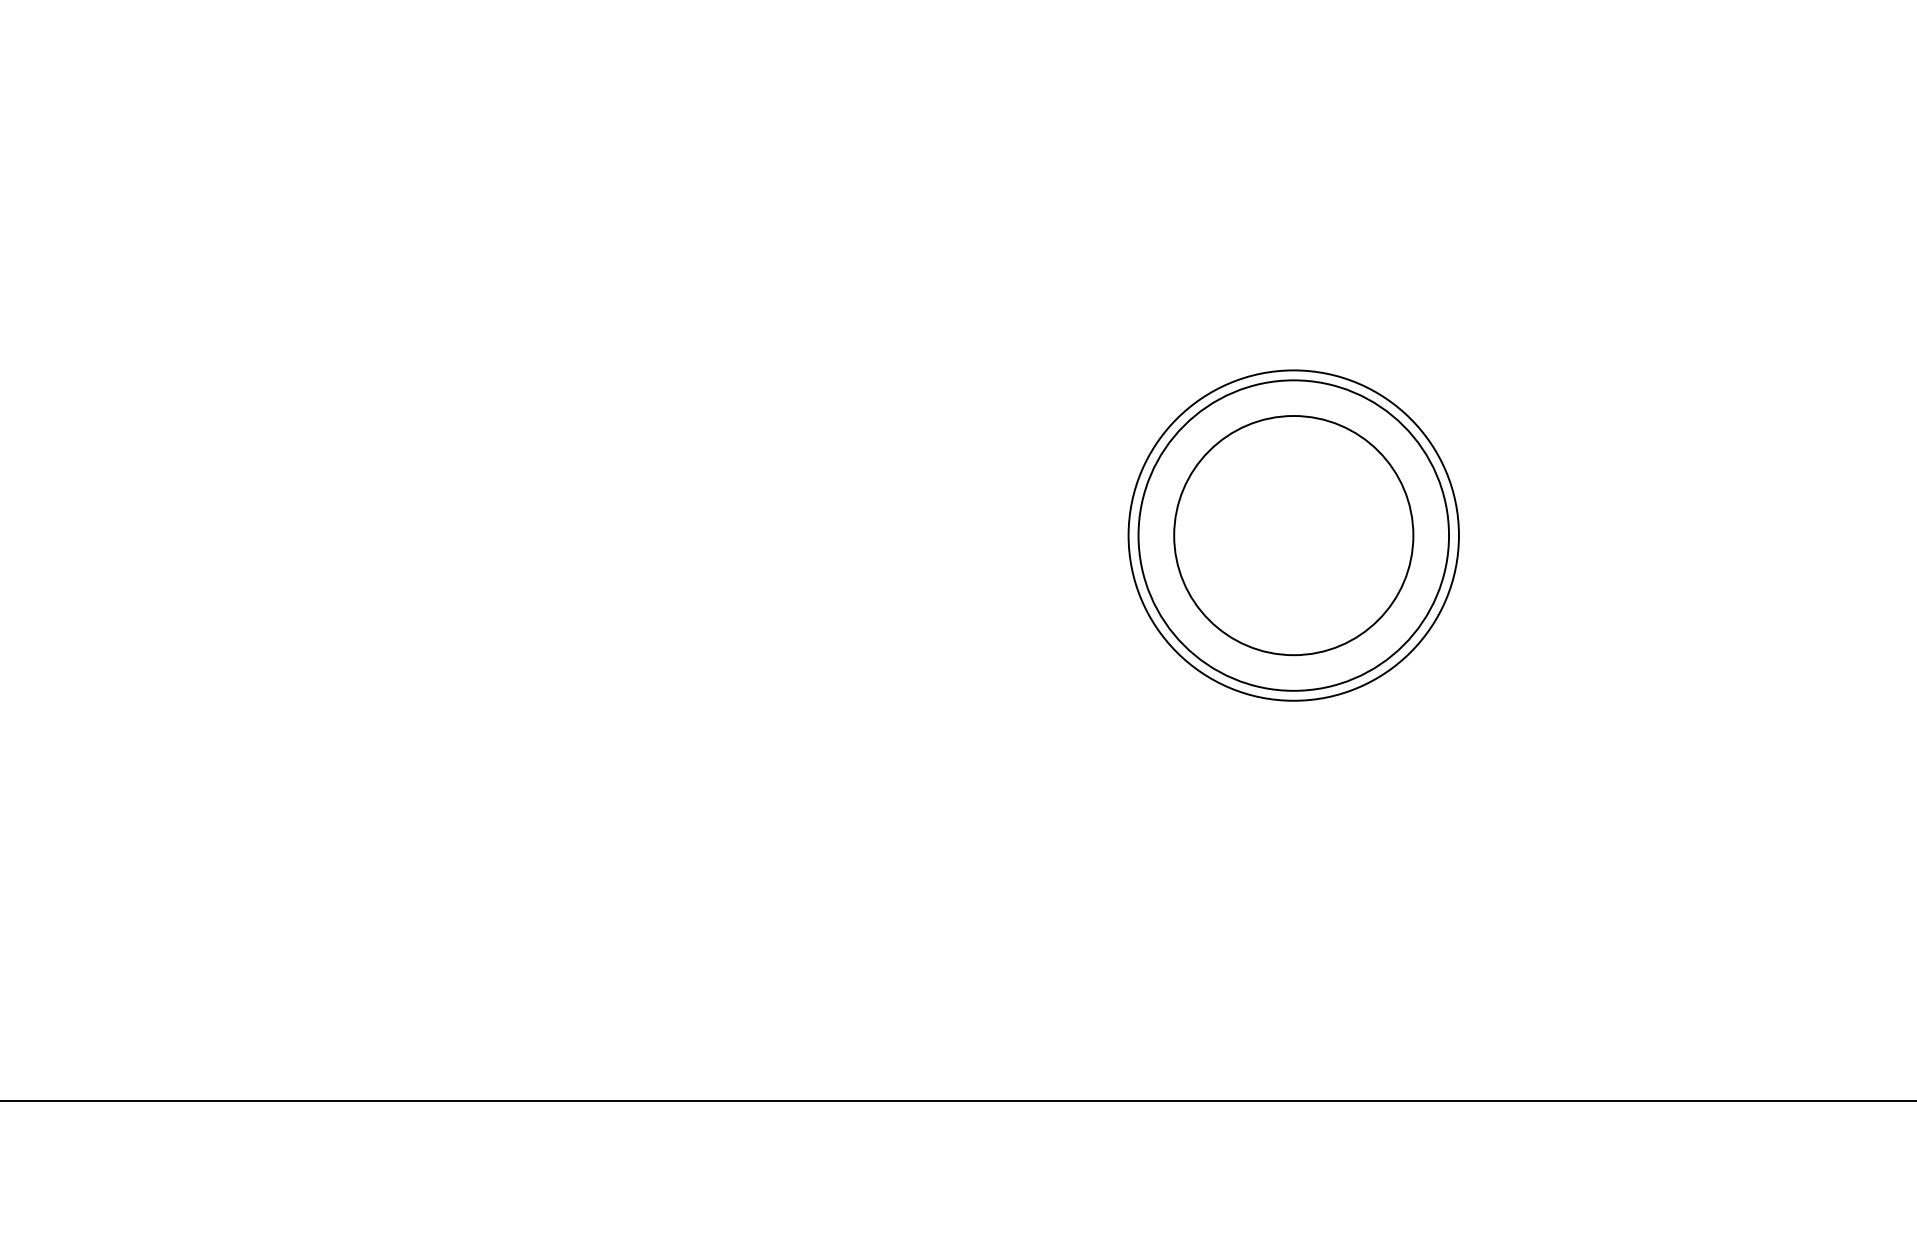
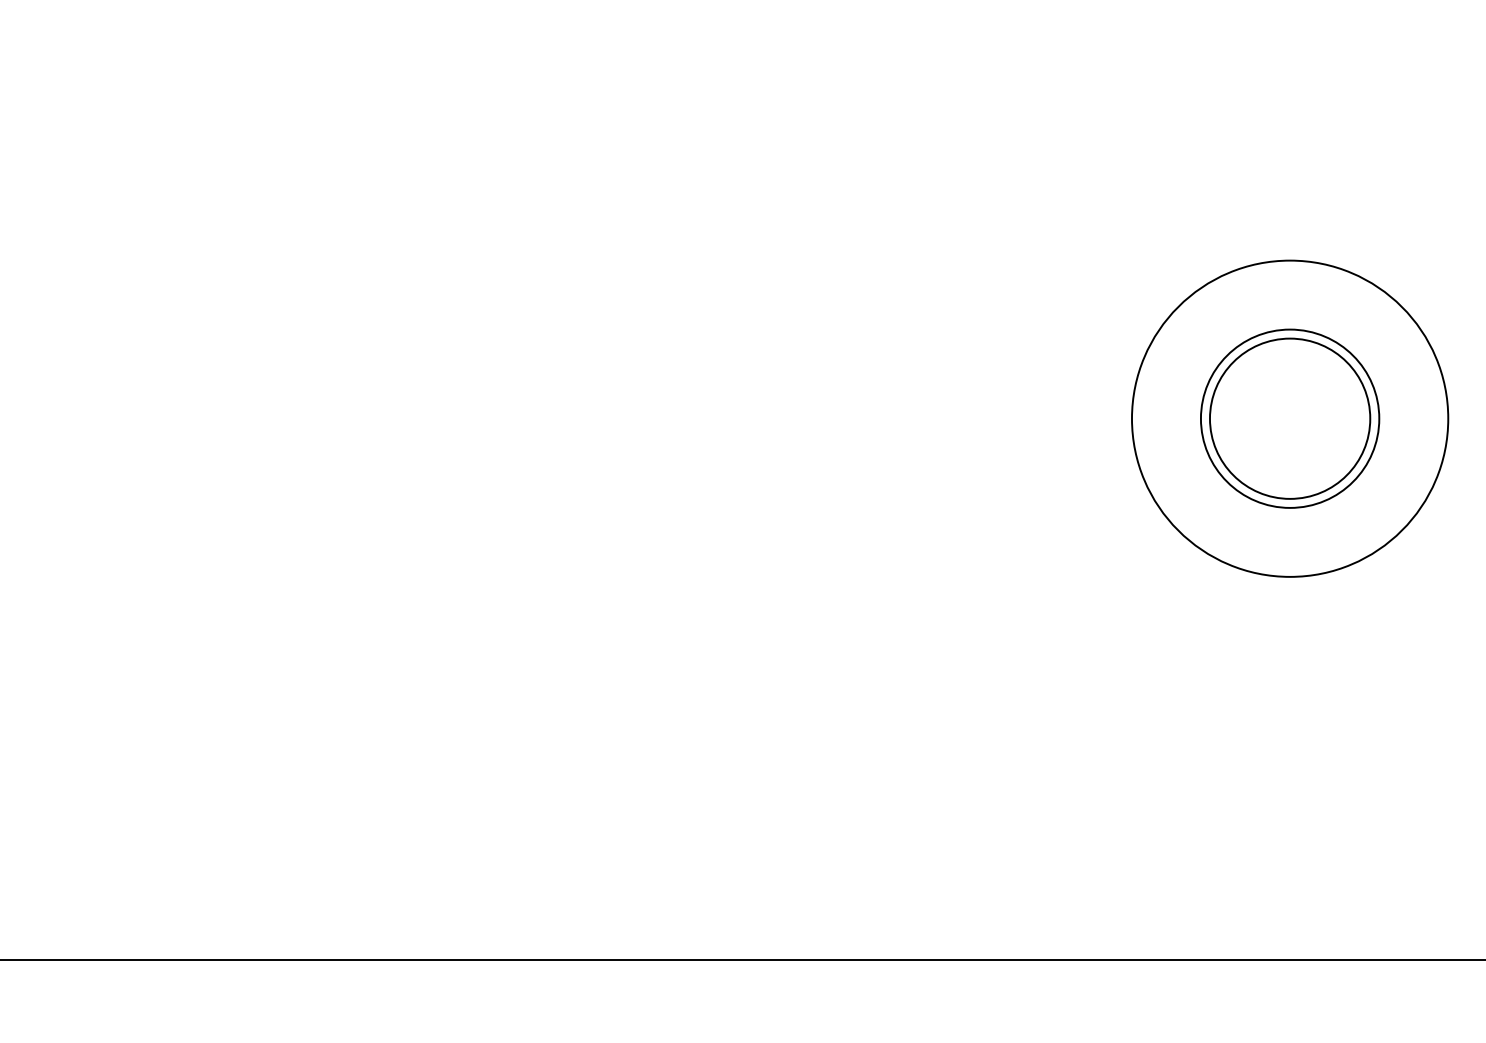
circle: (1293, 535) -> (1289, 418), size x0.6
circle: (1293, 535) -> (1289, 418), size x0.7

